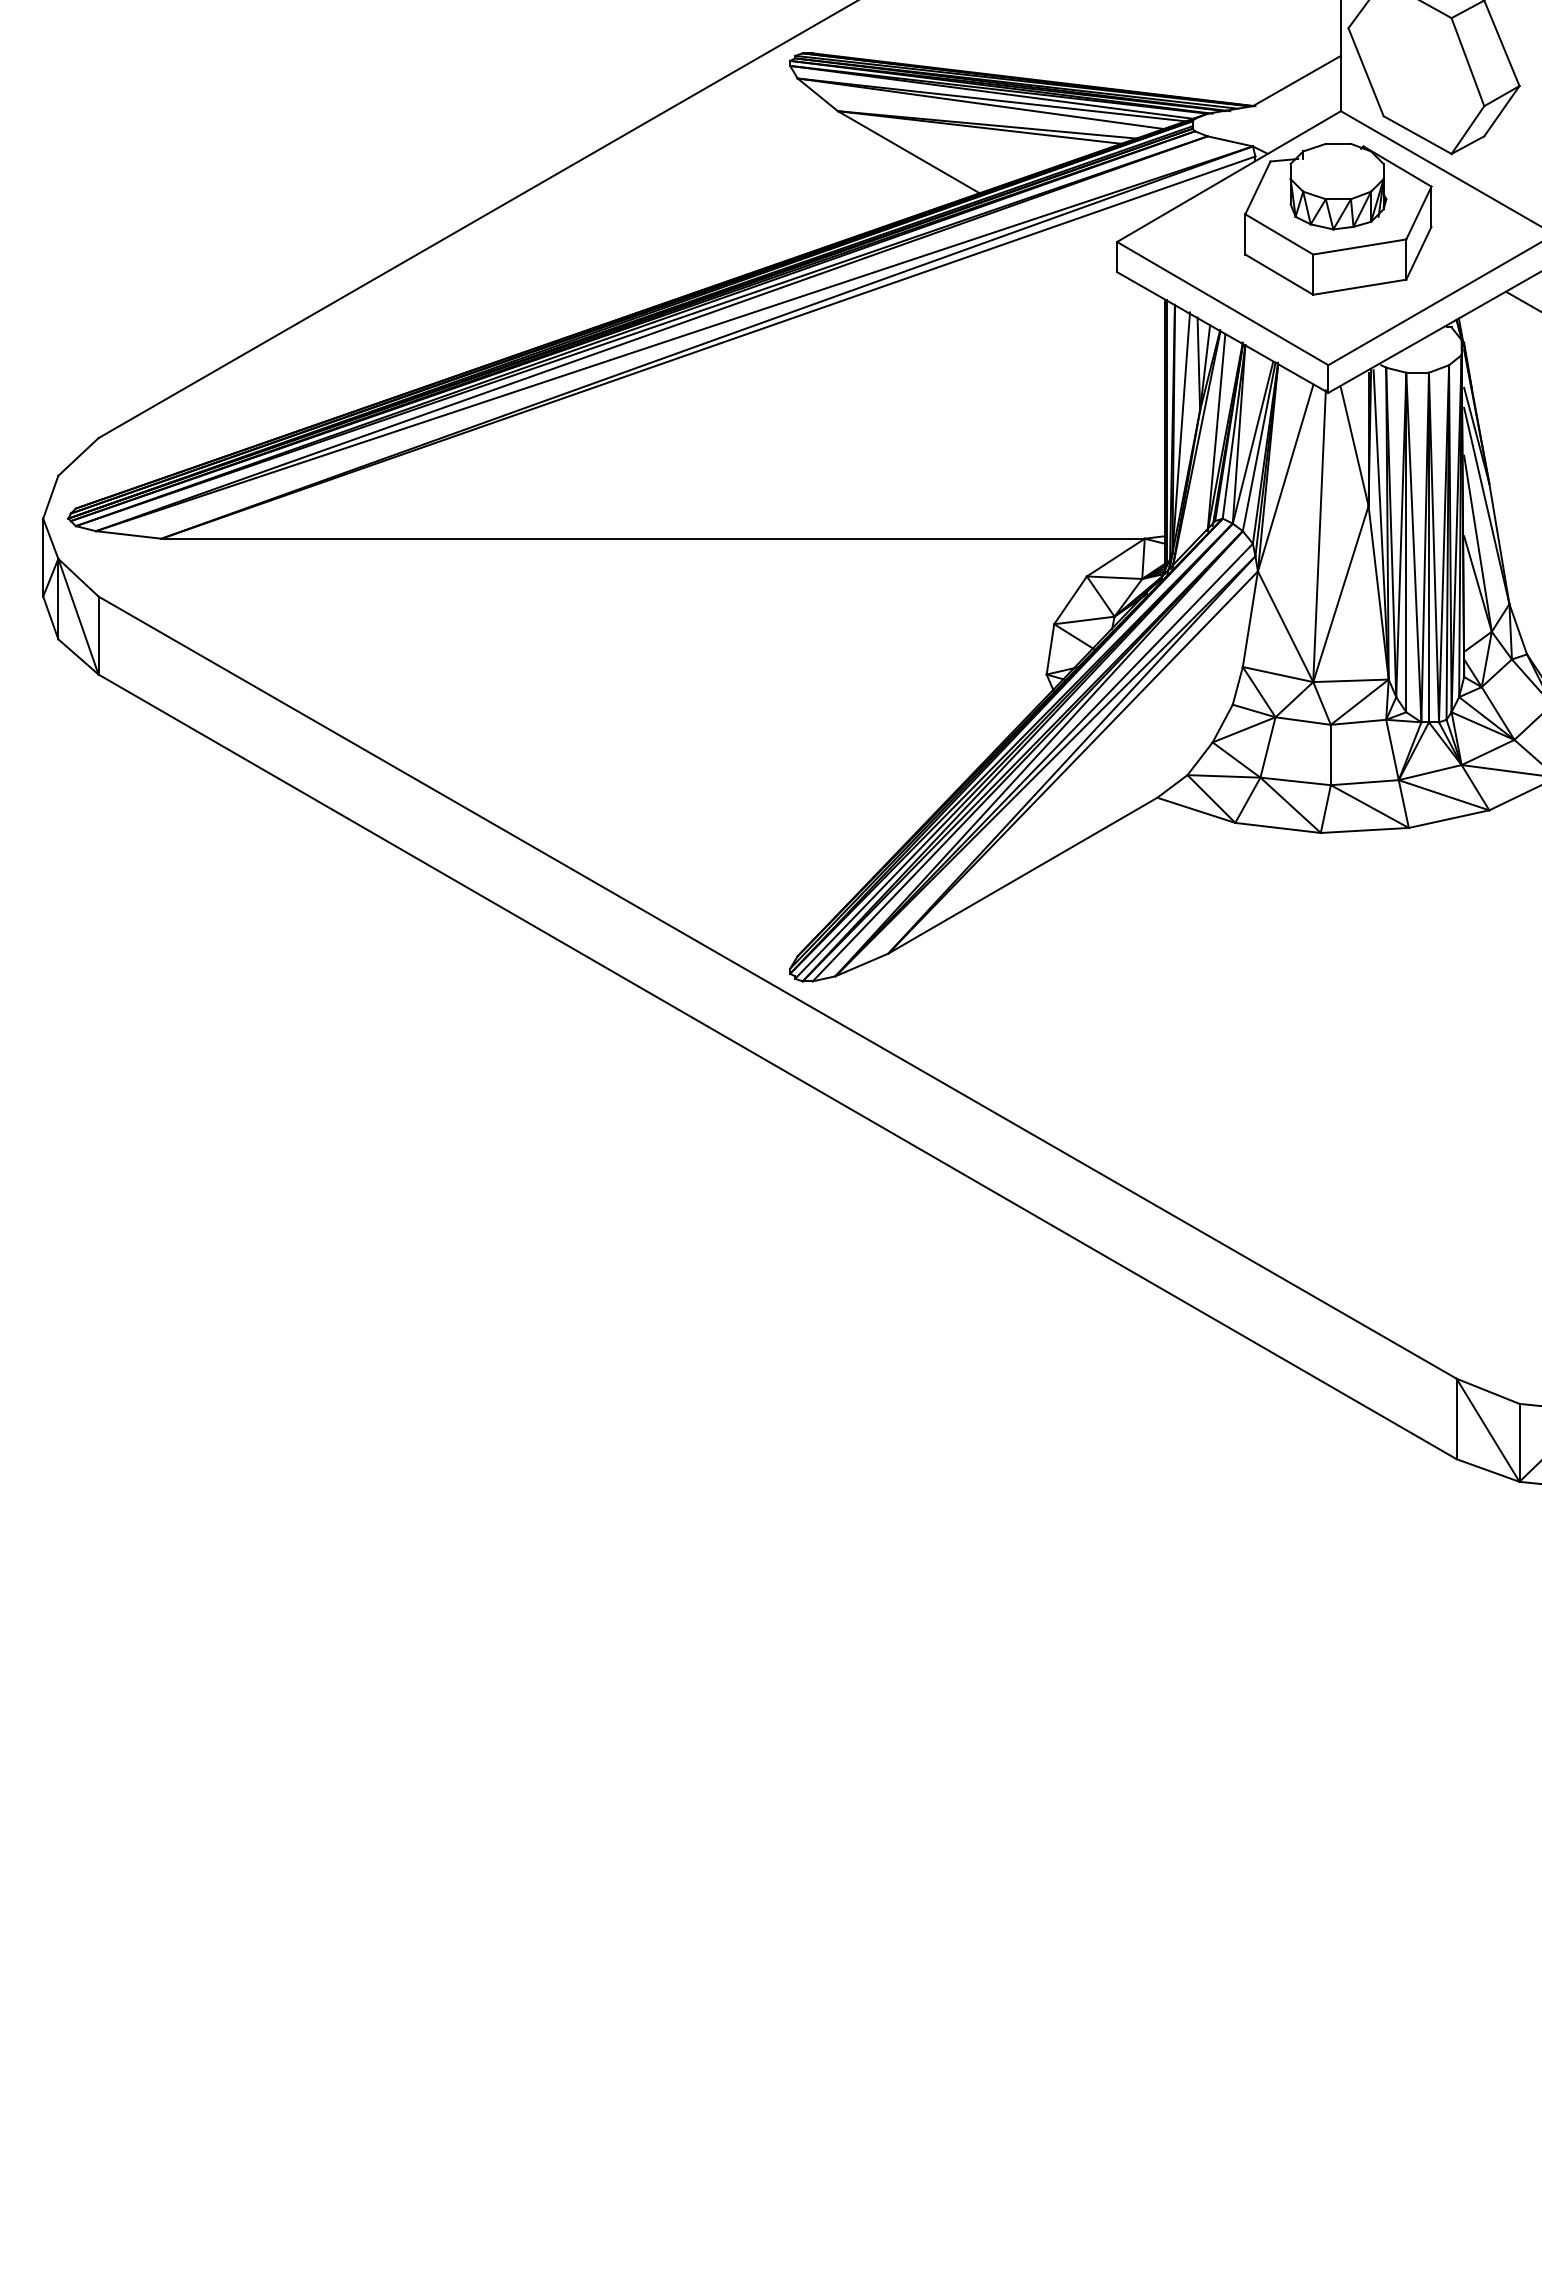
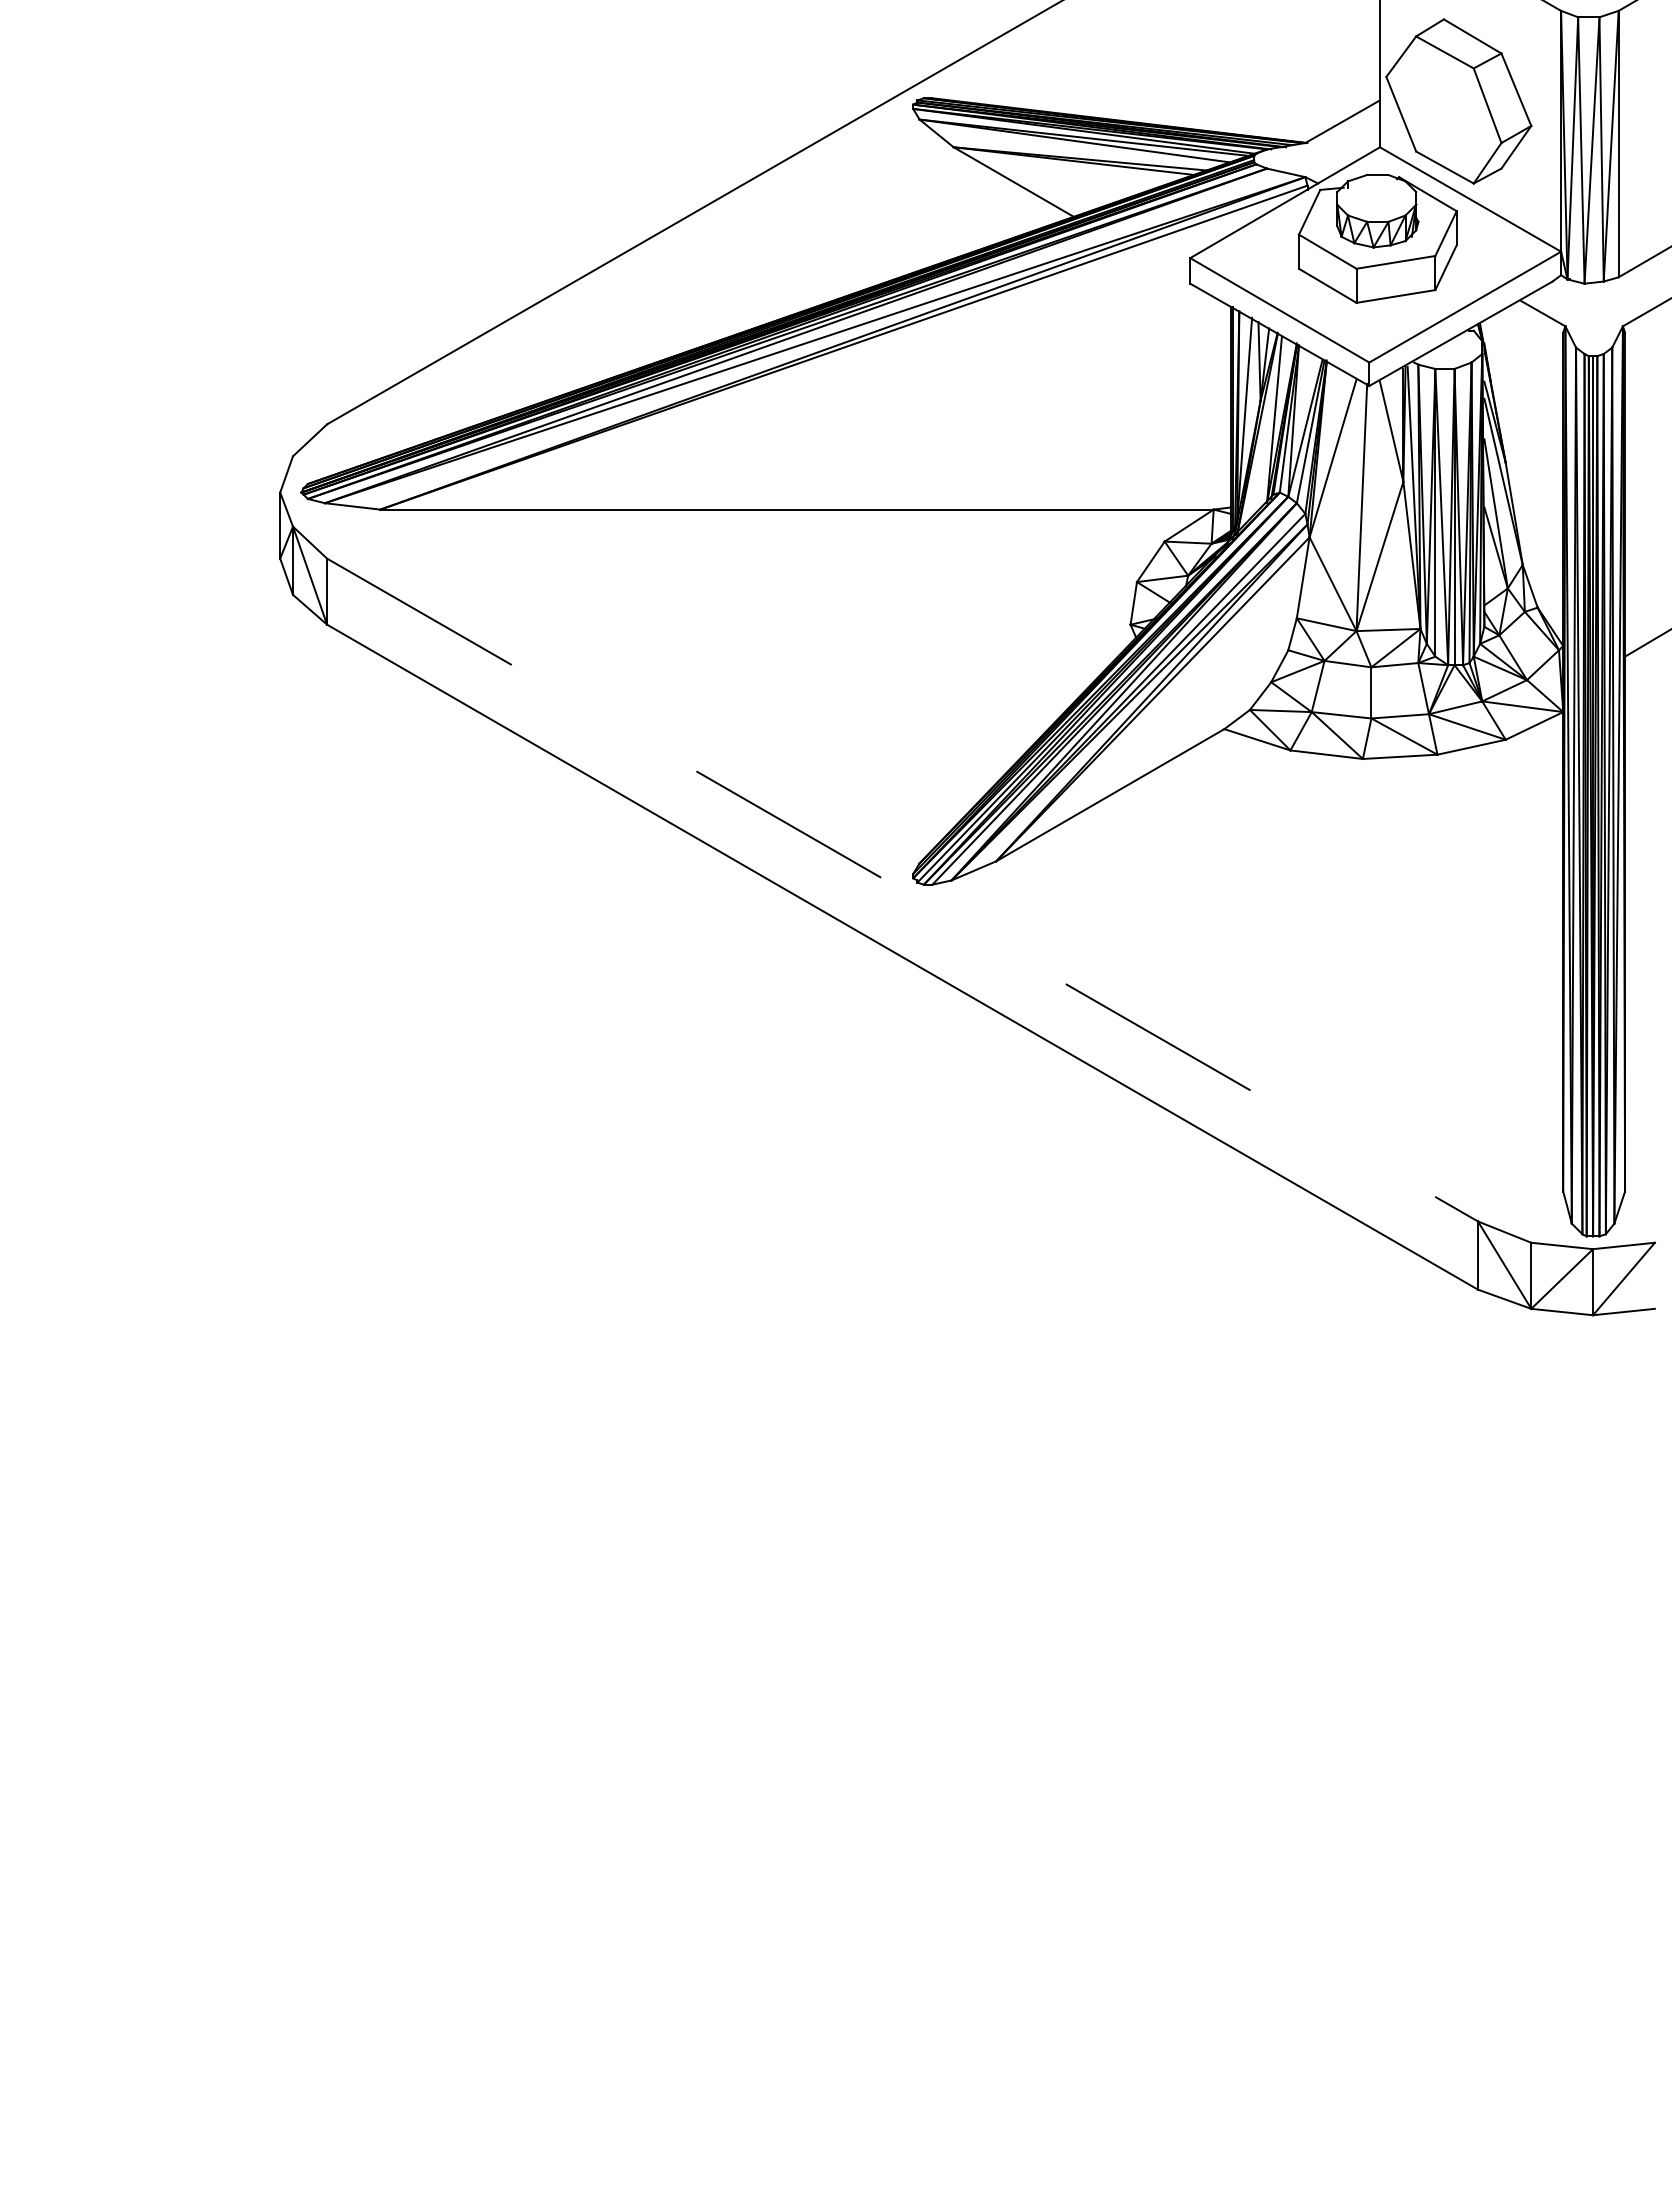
line: (777, 988) -> (902, 890), solid -> dashed

